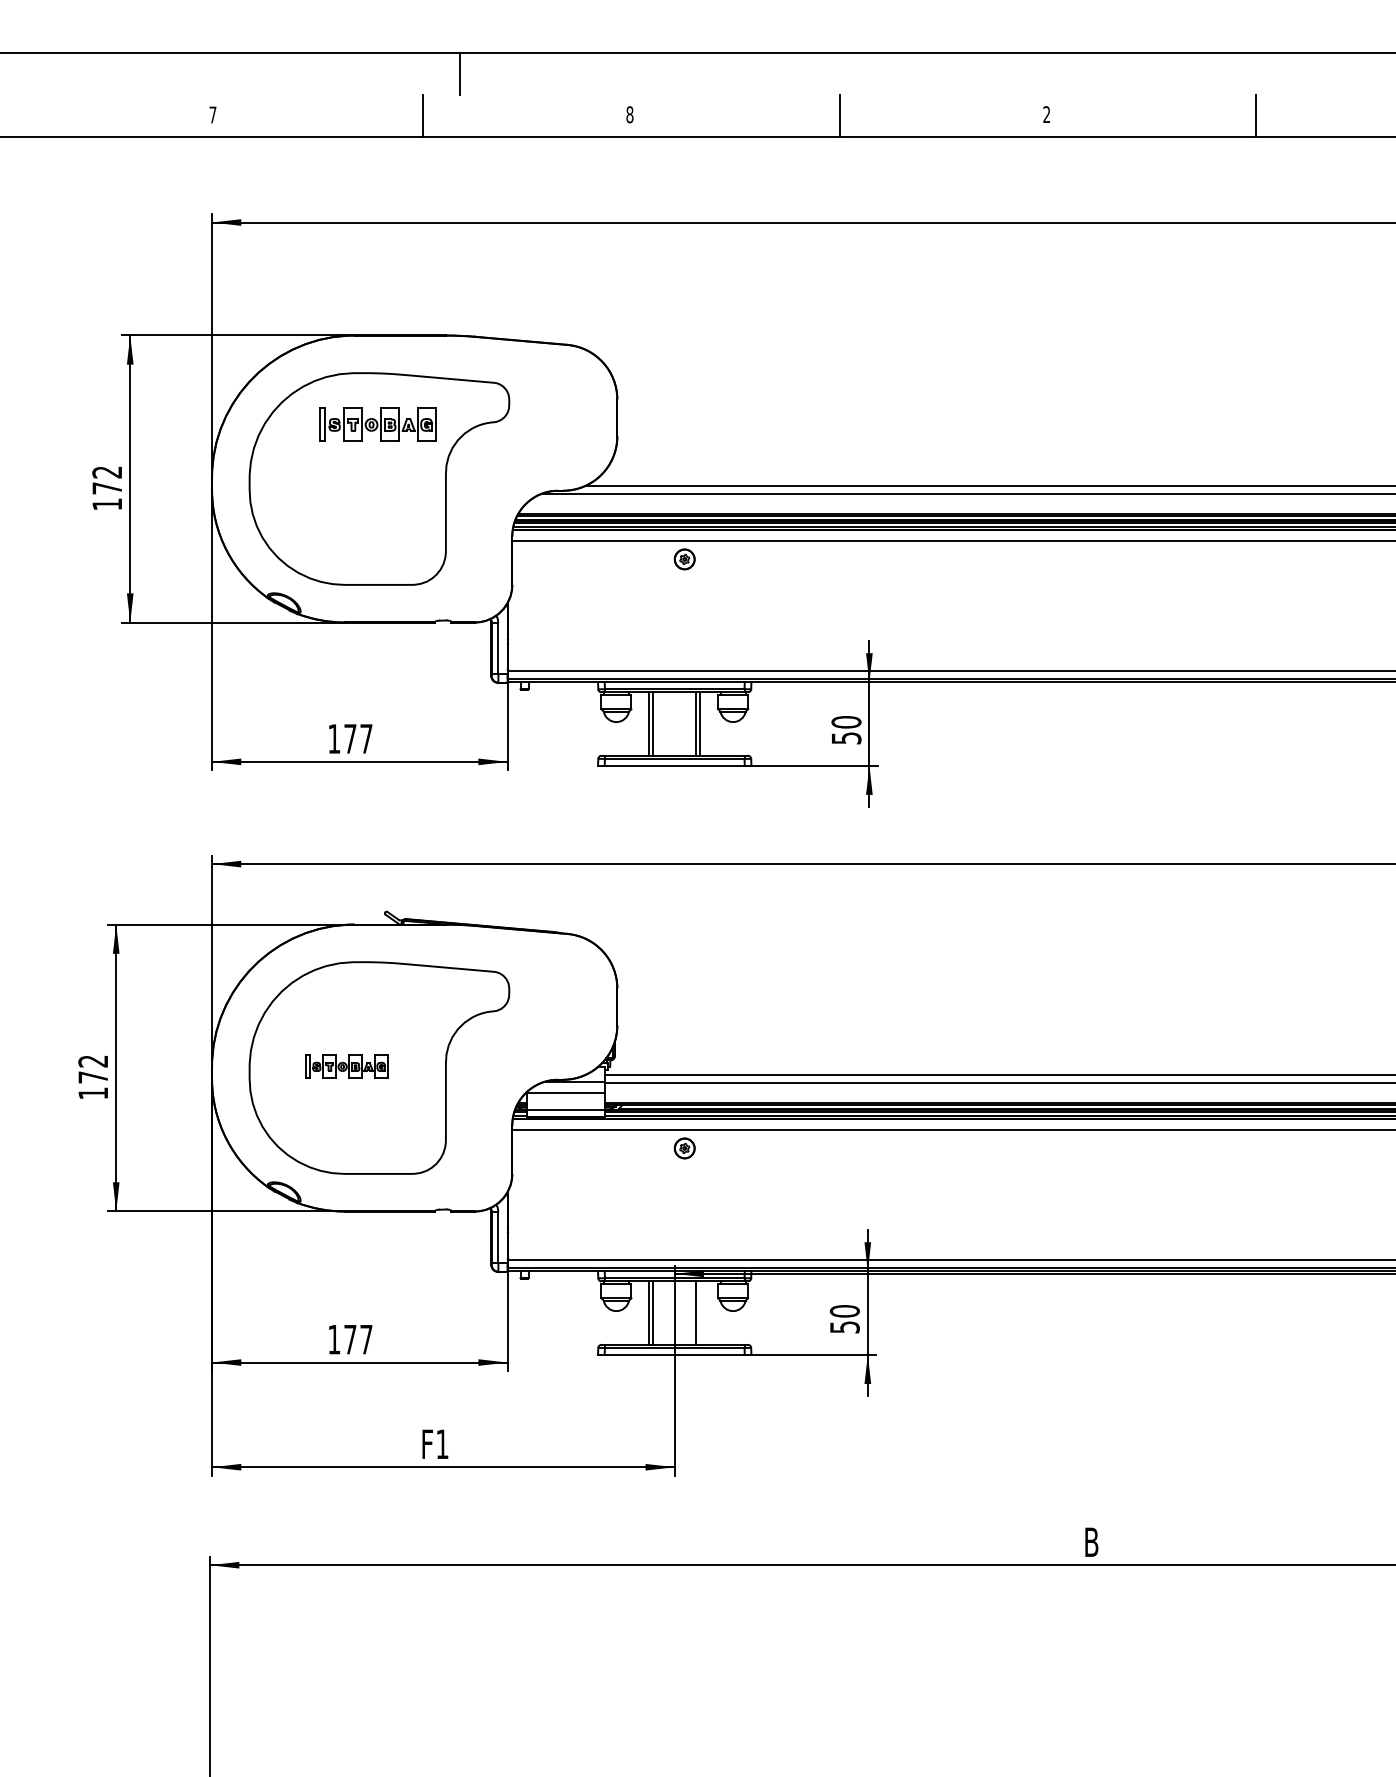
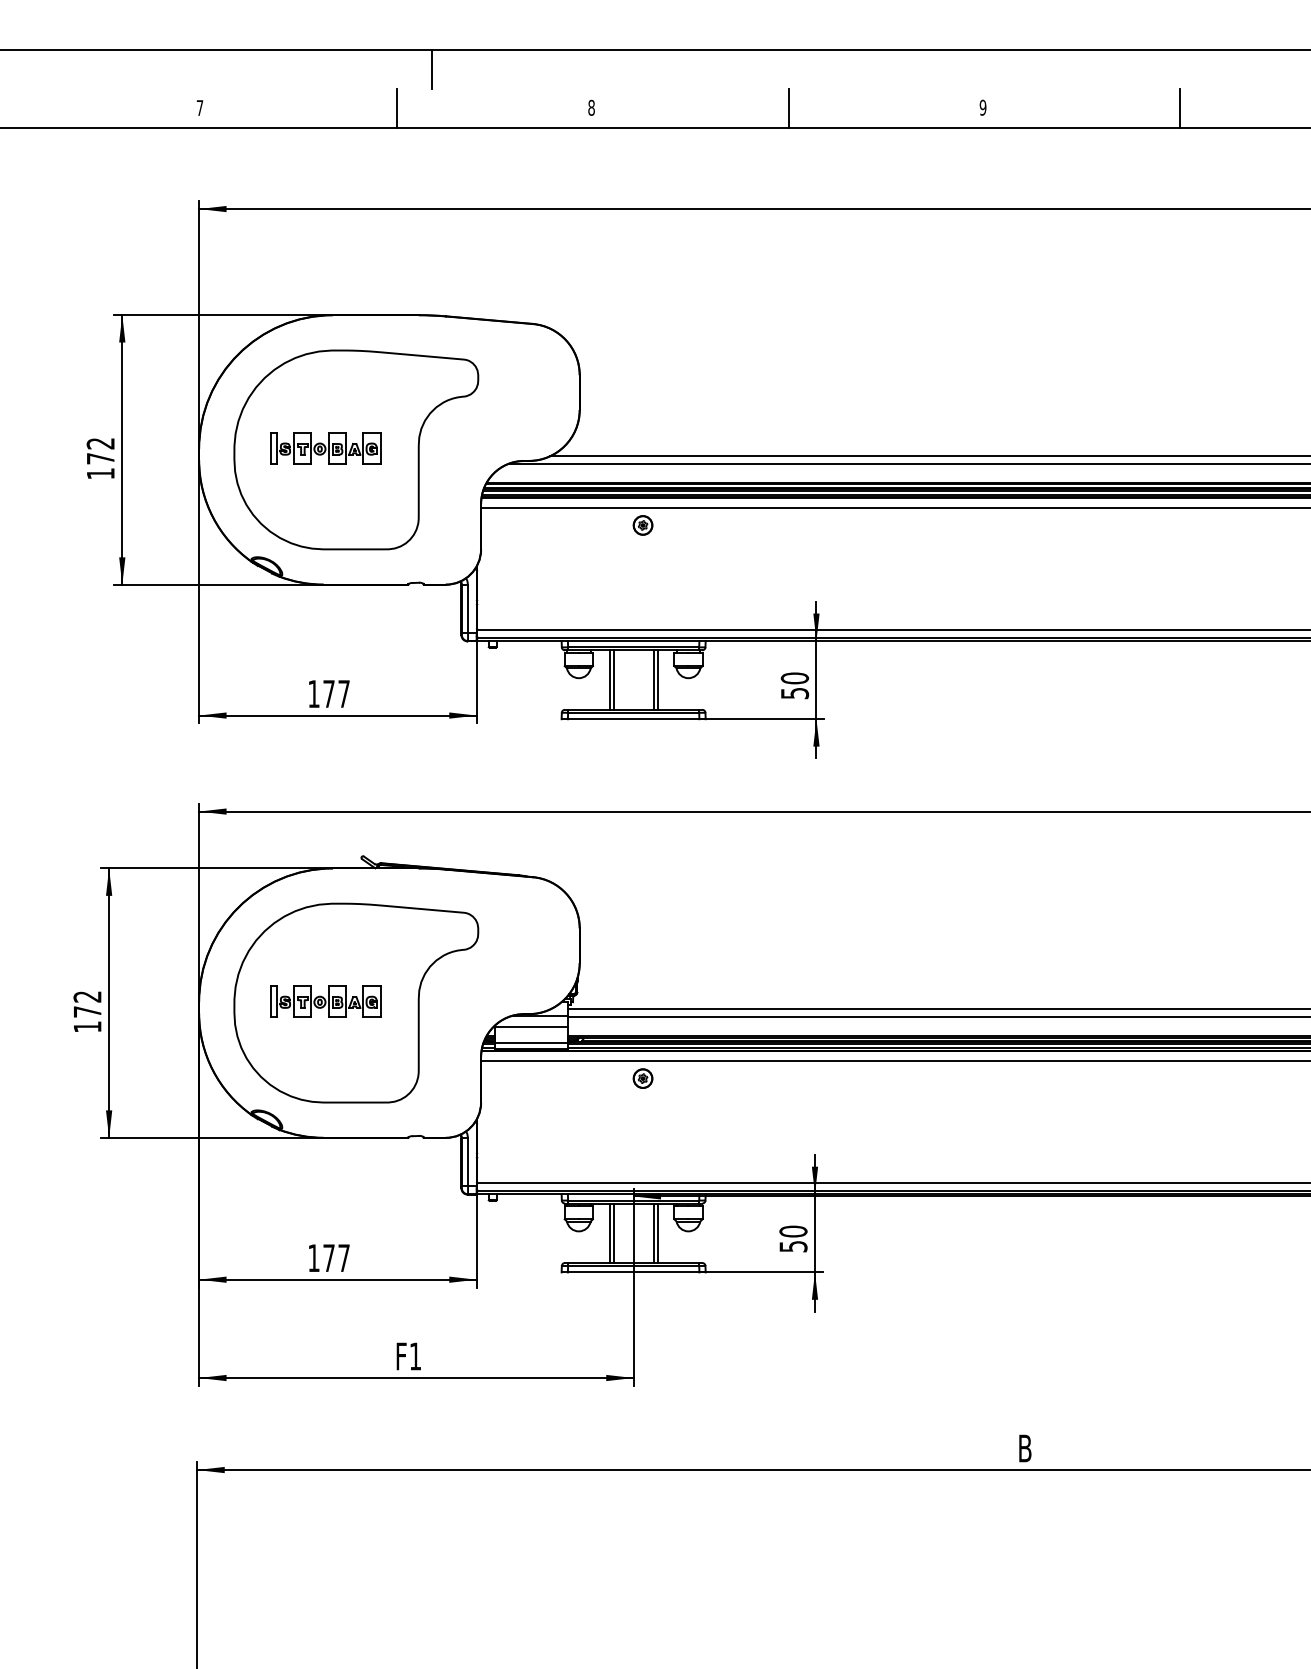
text: (1046, 114) -> (982, 107), 2 -> 9
part: (377, 424) -> (325, 448), moved
part: (346, 1066) -> (325, 1001), size x1.43
line: (700, 1313) -> (657, 1233), added

